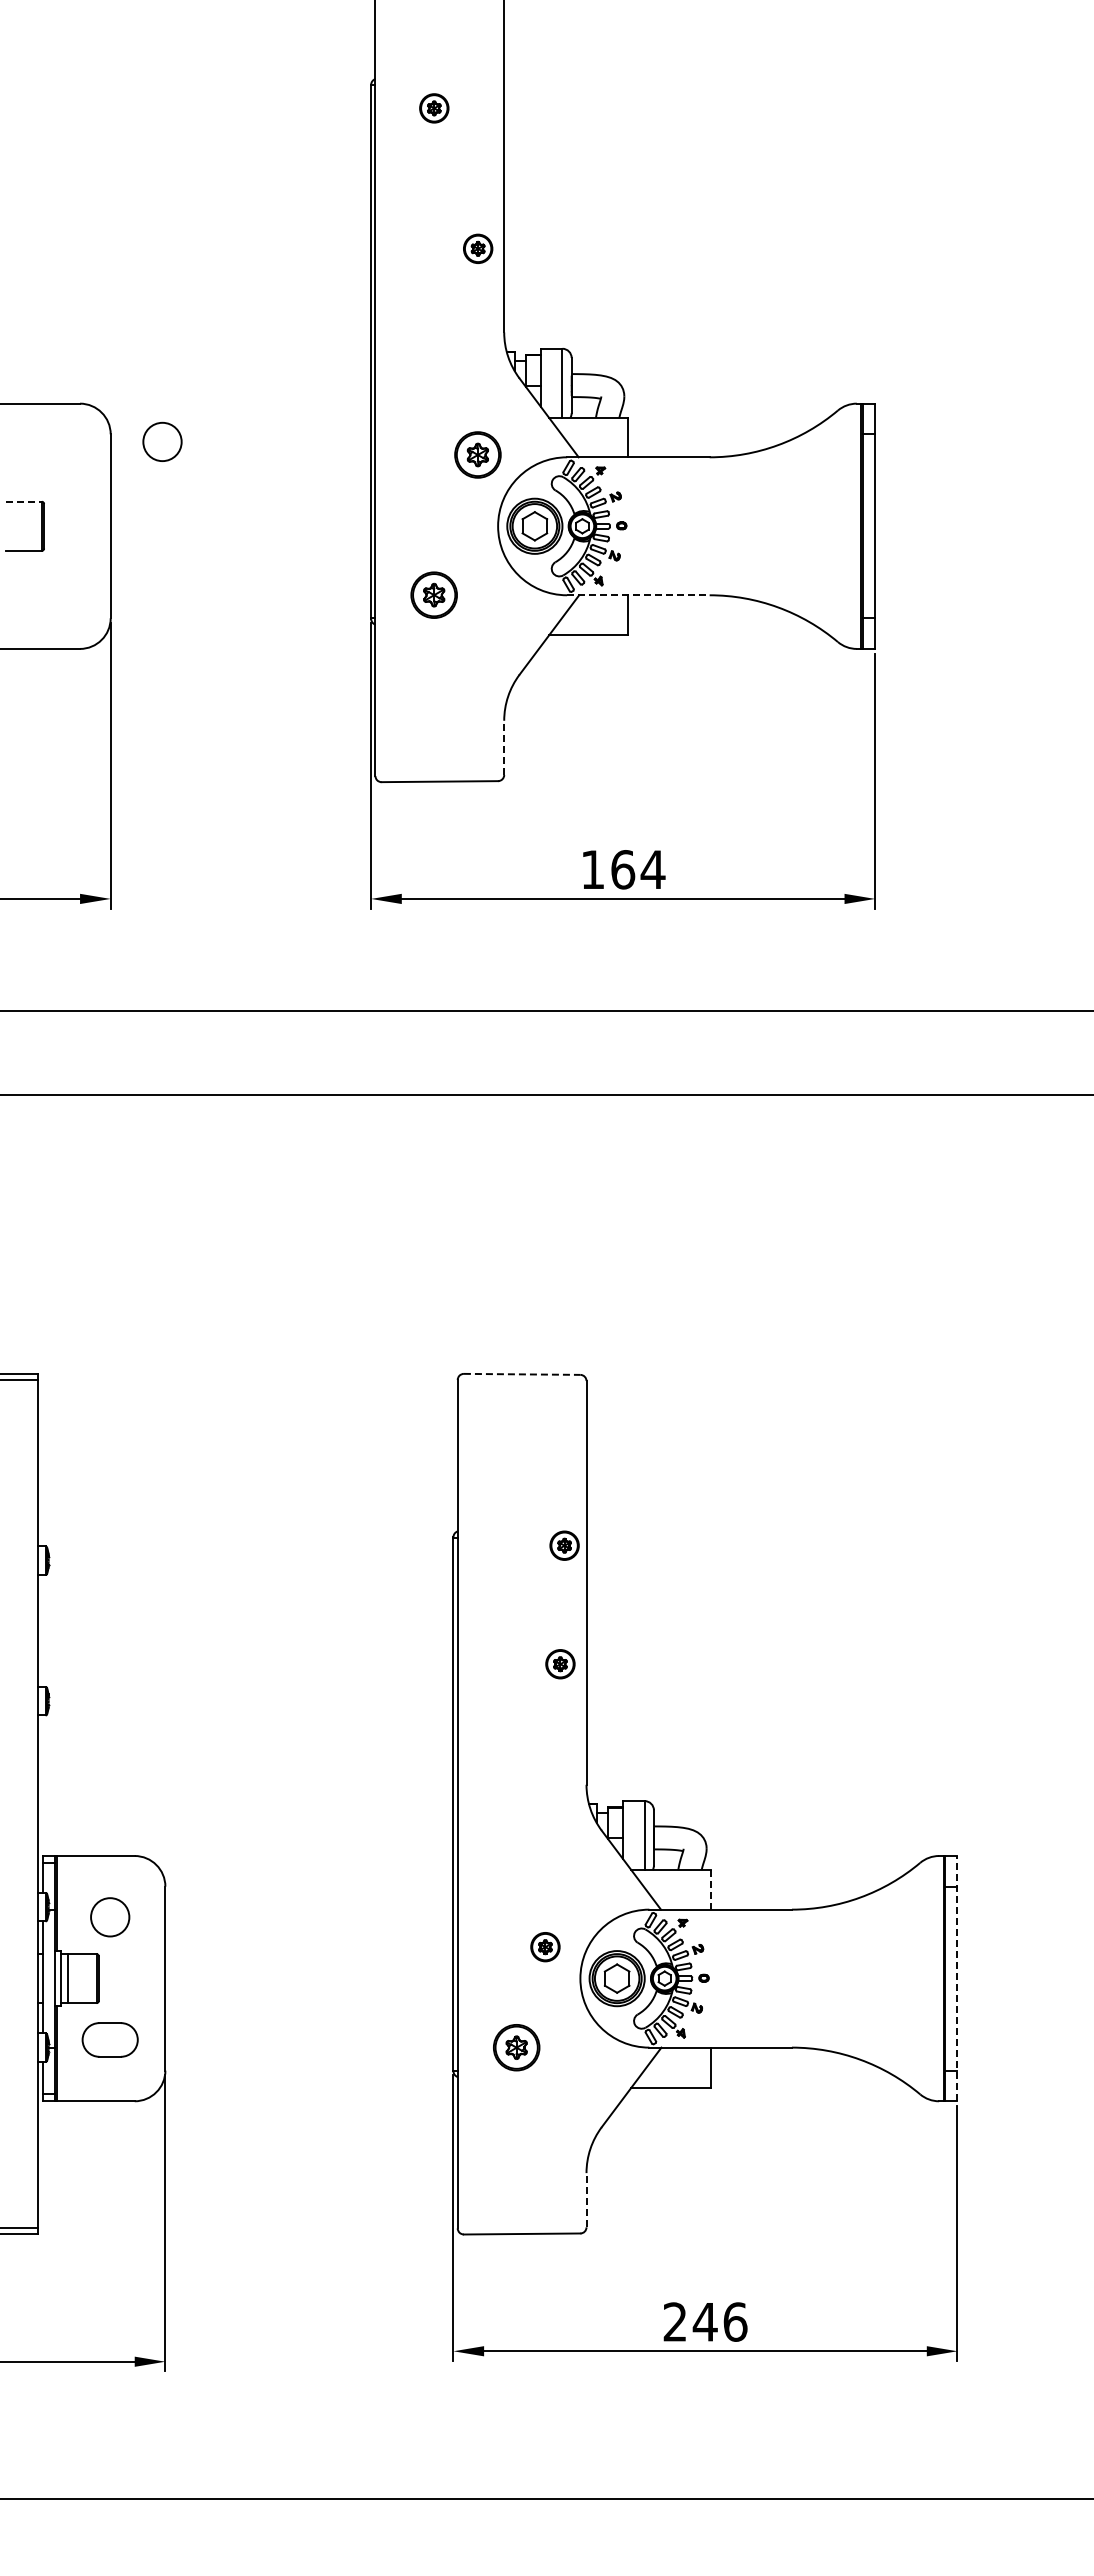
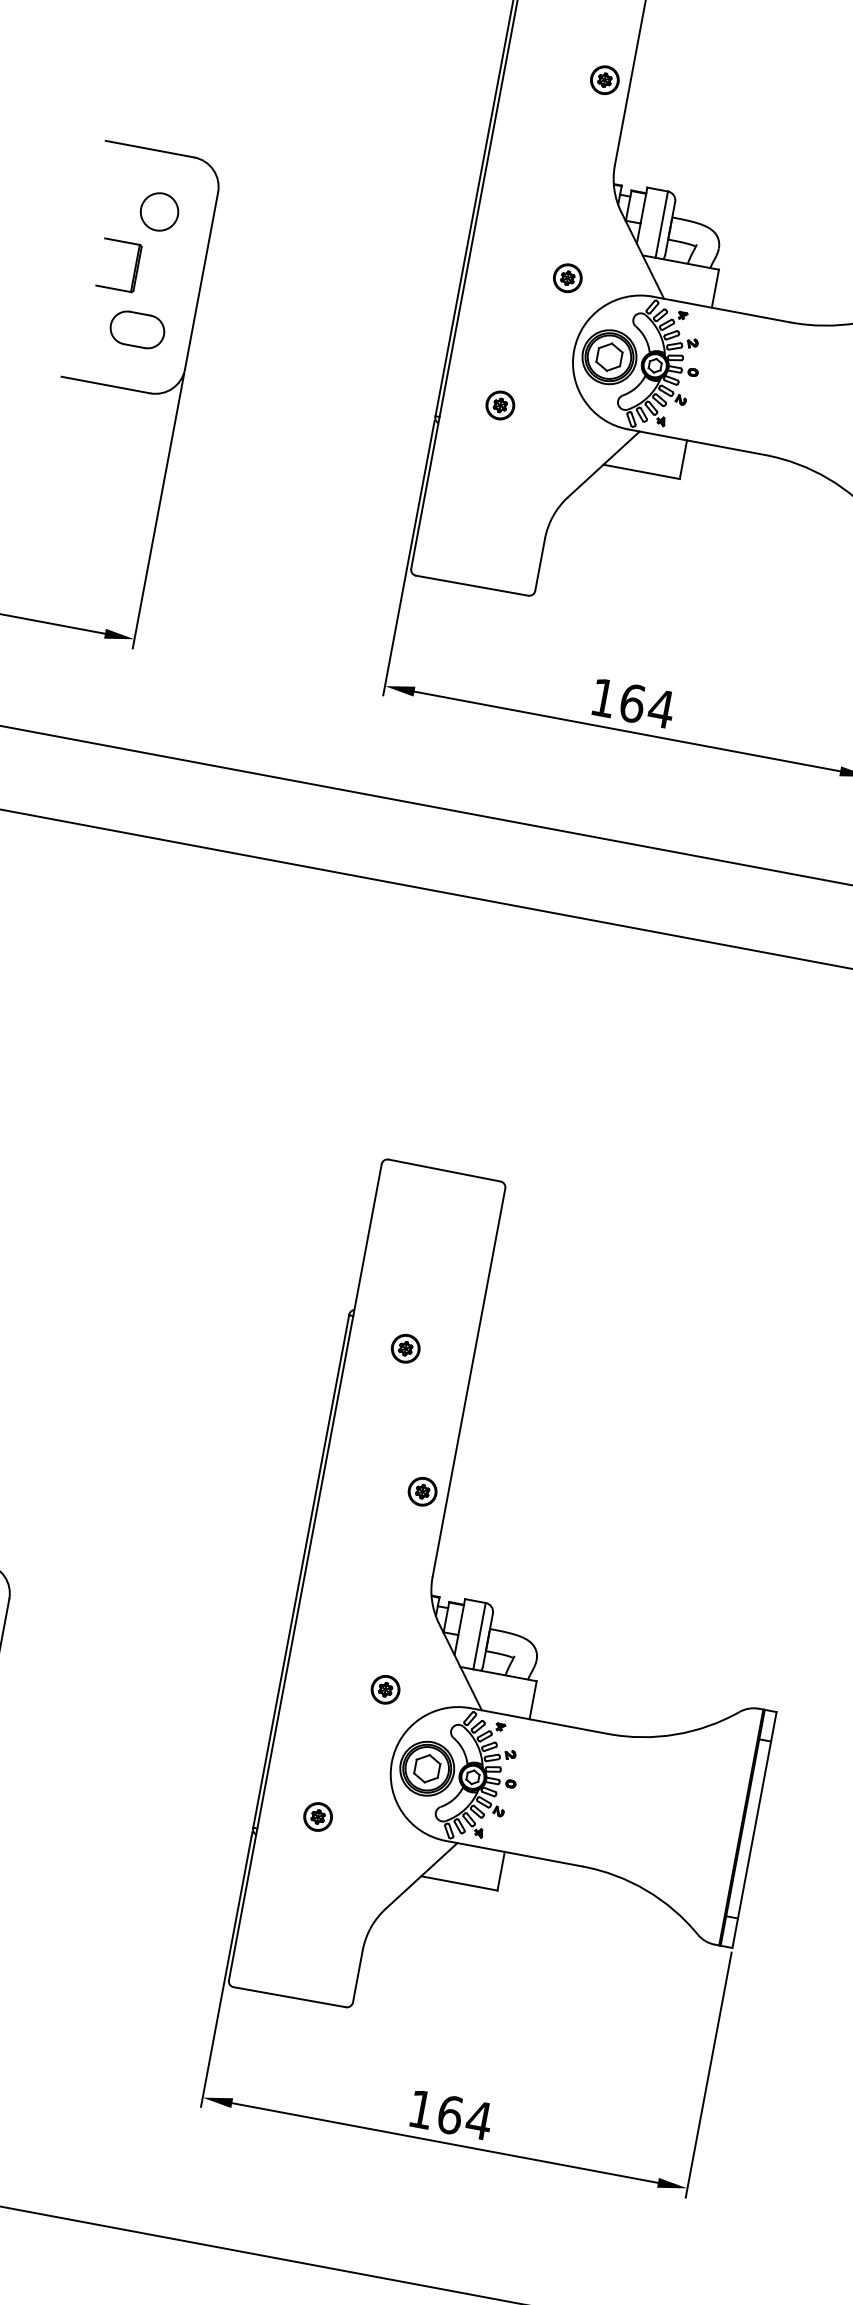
circle: (162, 441) -> (159, 211), moved
part: (478, 454) -> (568, 278), size x0.62
line: (24, 501) -> (123, 241), dashed -> solid
part: (55, 587) -> (137, 329), added
part: (434, 595) -> (500, 405), size x0.62
line: (638, 595) -> (696, 442), dashed -> solid
line: (504, 747) -> (540, 564), dashed -> solid
line: (522, 1374) -> (444, 1170), dashed -> solid
part: (564, 1545) -> (405, 1348), moved
part: (560, 1664) -> (422, 1492), moved
line: (710, 1889) -> (533, 1699), dashed -> solid
part: (545, 1947) -> (385, 1690), moved
line: (957, 1978) -> (754, 1829), dashed -> solid
part: (516, 2047) -> (318, 1816), size x0.62
line: (586, 2199) -> (358, 1975), dashed -> solid
text: (705, 2321) -> (450, 2114), 246 -> 164

